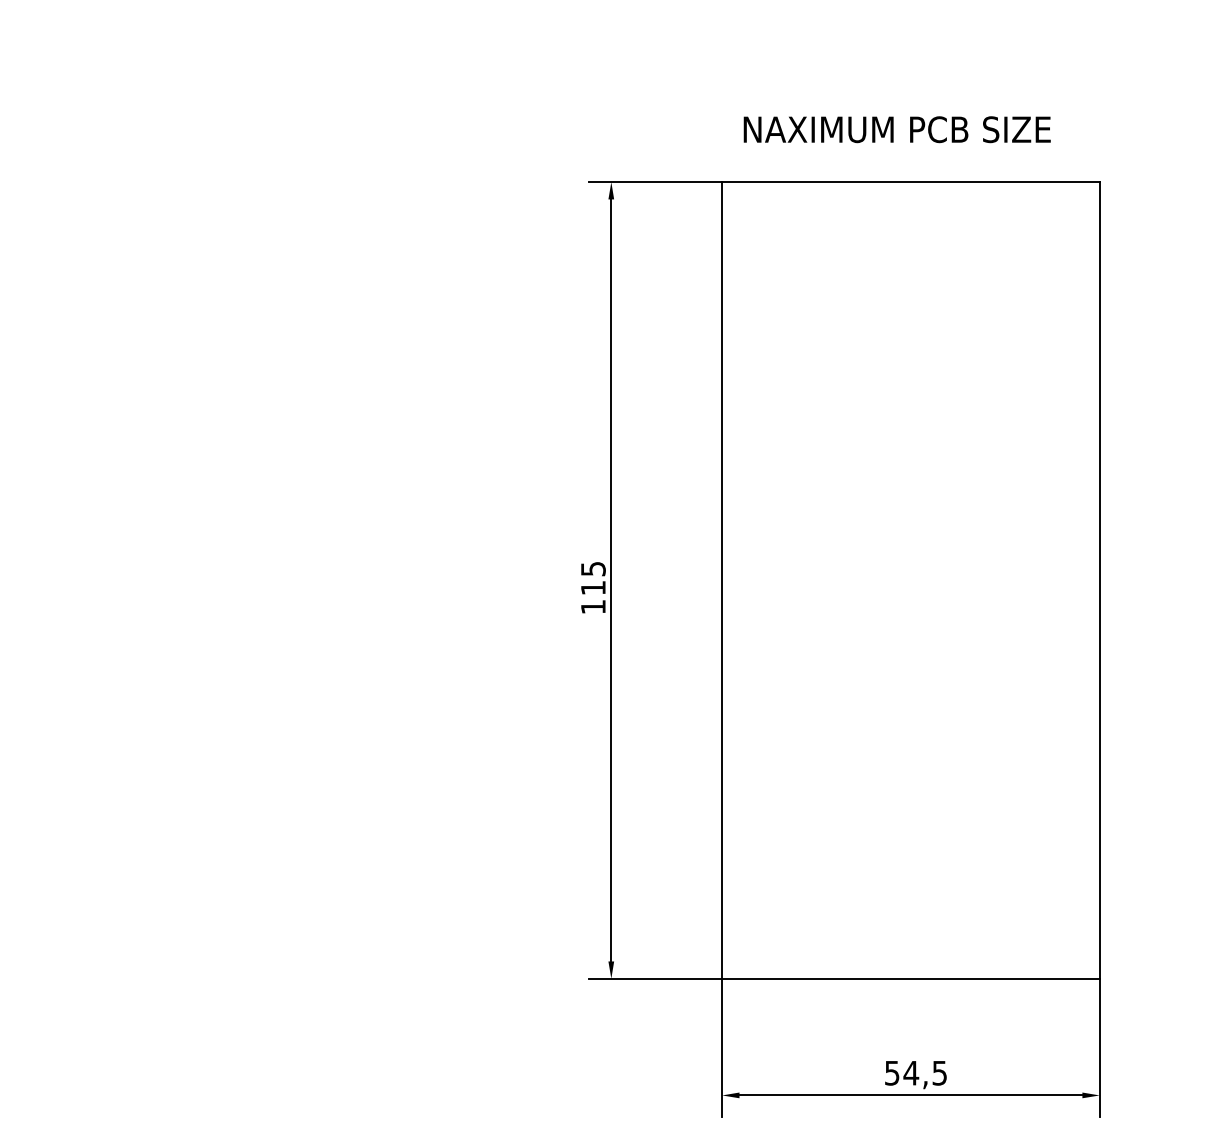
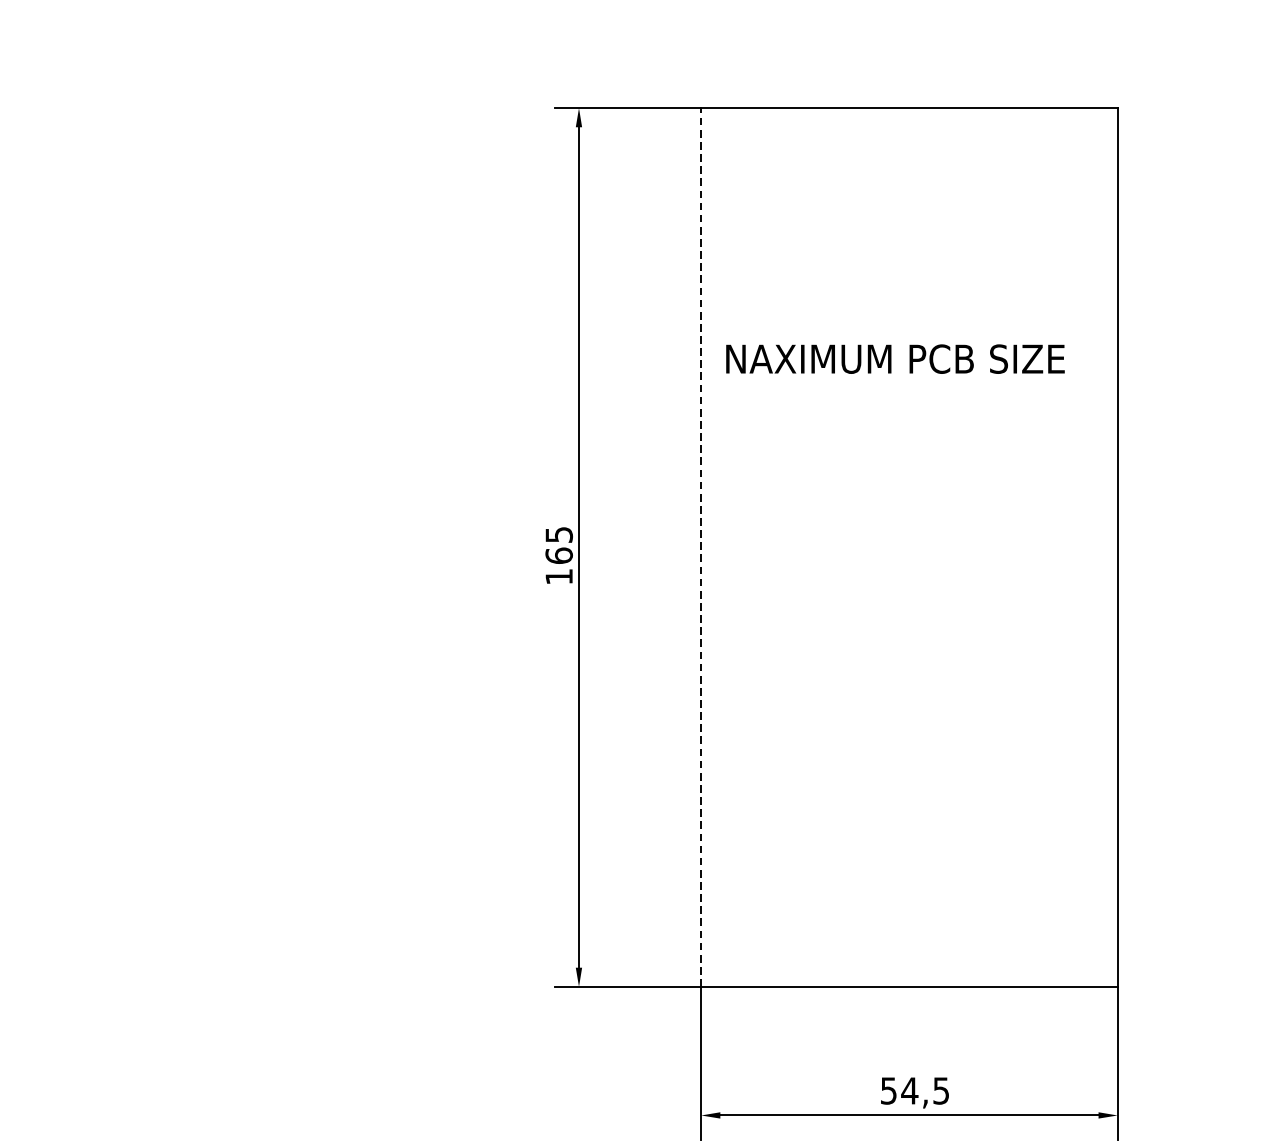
text: (896, 129) -> (894, 358), moved
line: (722, 579) -> (701, 546), solid -> dashed
text: (592, 587) -> (558, 555), 115 -> 165

